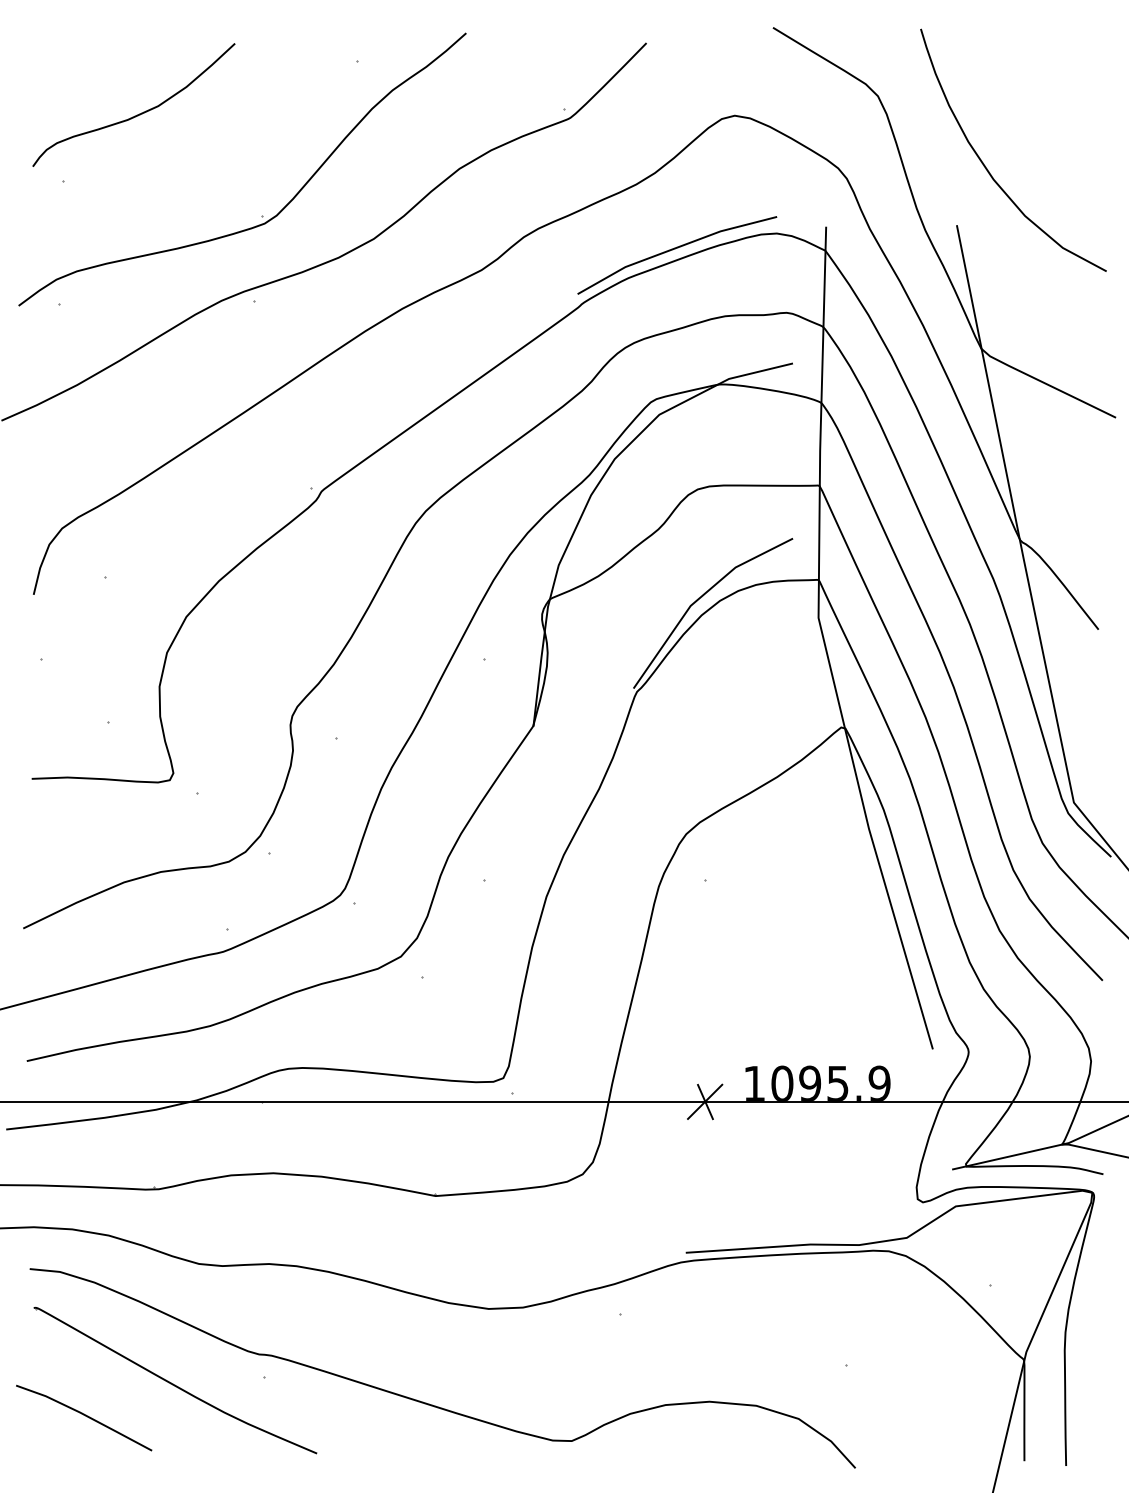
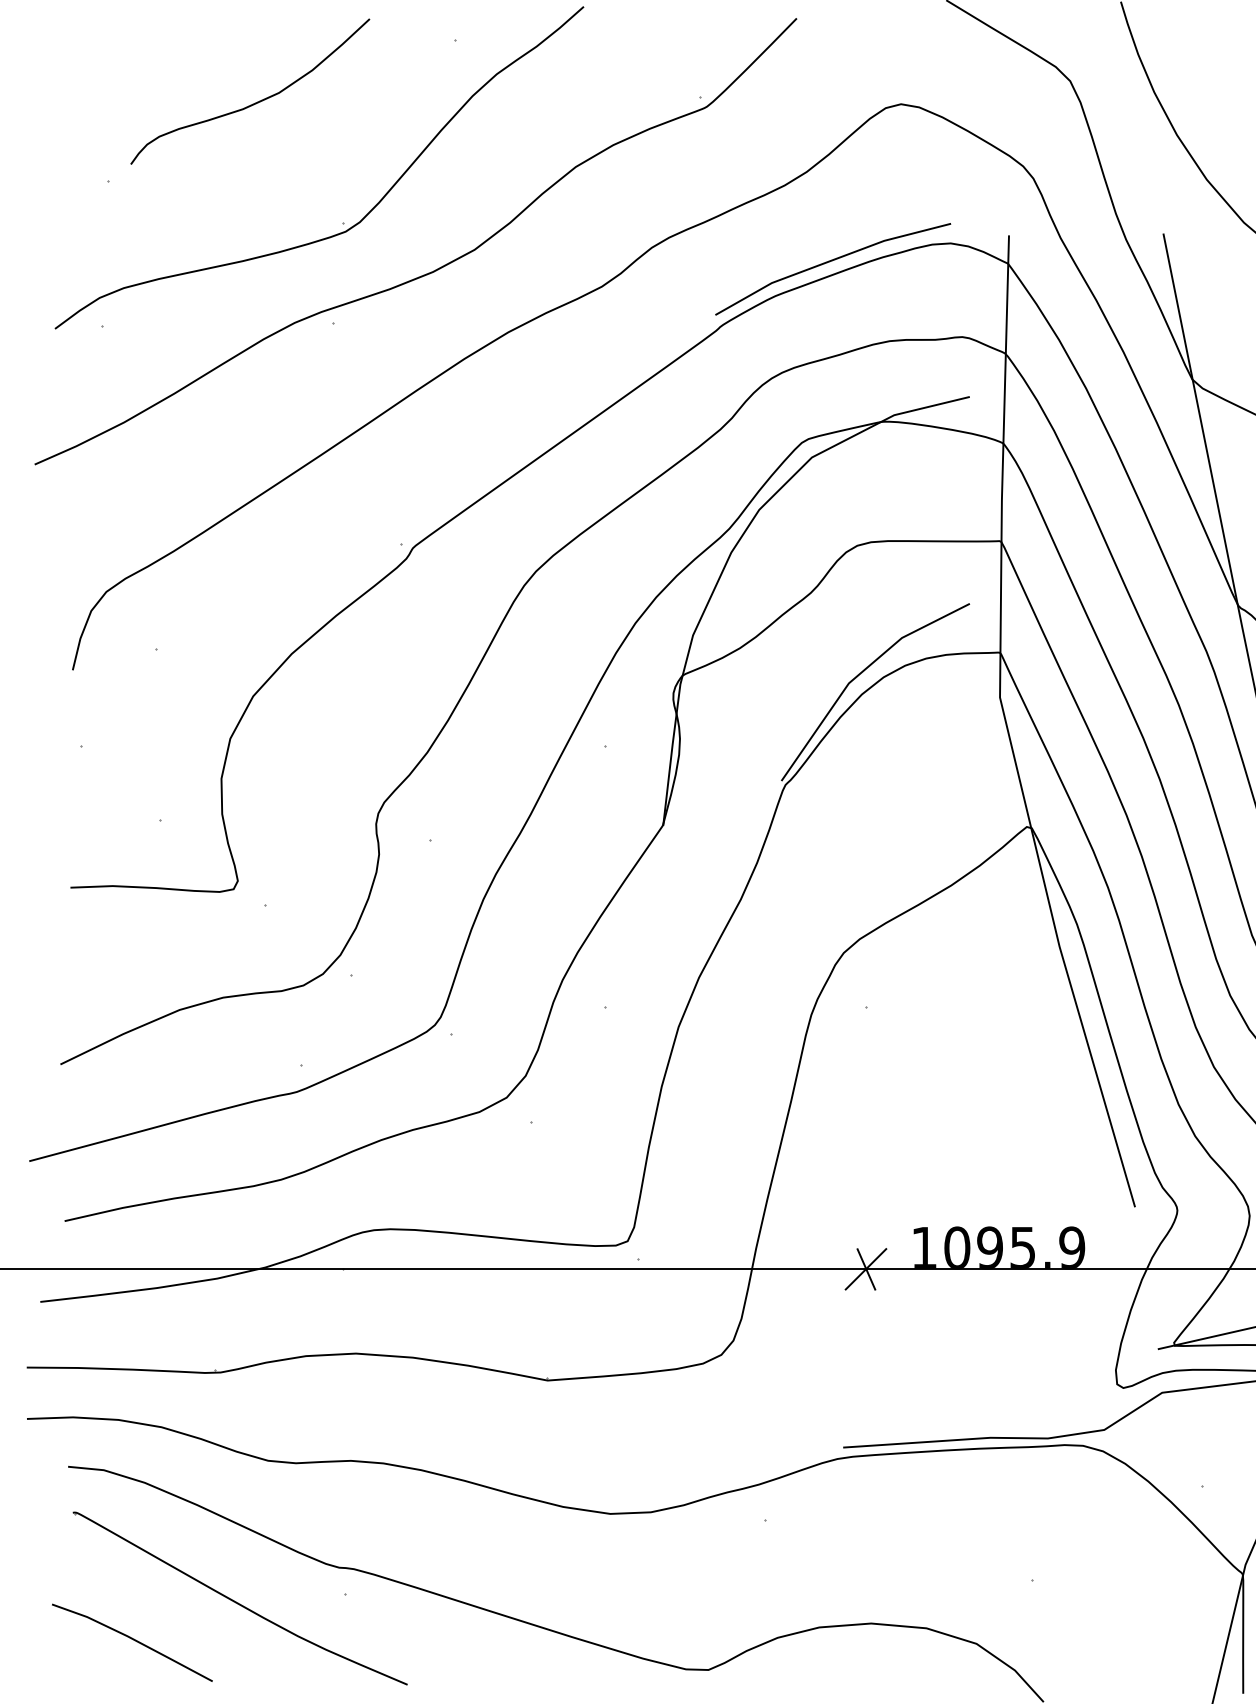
curve: (137, 114) -> (254, 102), moved

